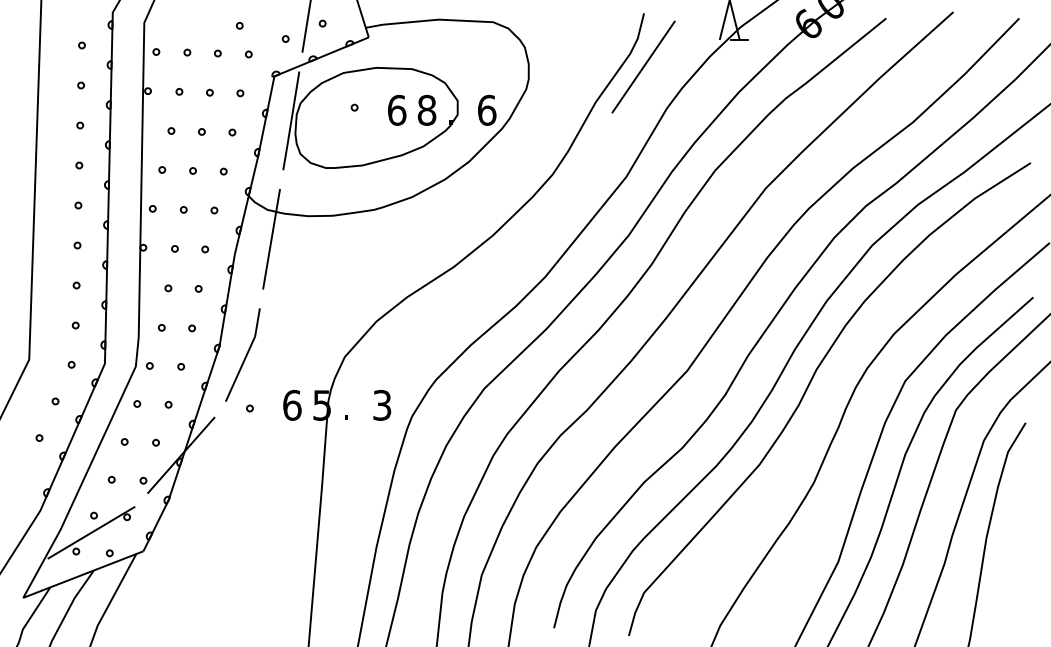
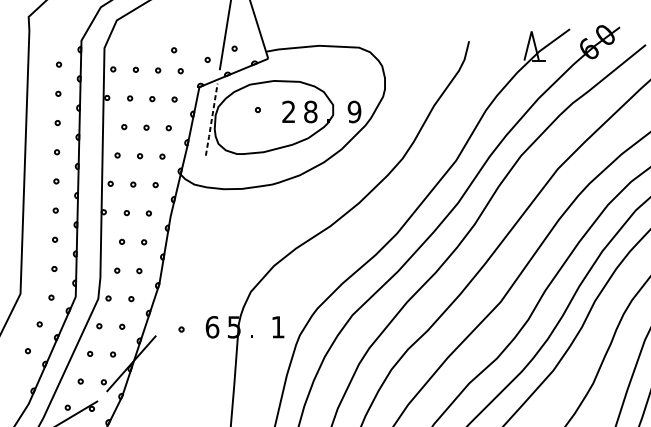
line: (643, 66) -> (468, 79), removed
text: (397, 109) -> (289, 111), 6 -> 2
text: (486, 109) -> (354, 111), 6 -> 9
line: (291, 121) -> (211, 120), solid -> dashed
line: (271, 238) -> (197, 205), removed
line: (245, 355) -> (178, 290), removed
text: (382, 404) -> (278, 326), 3 -> 1

